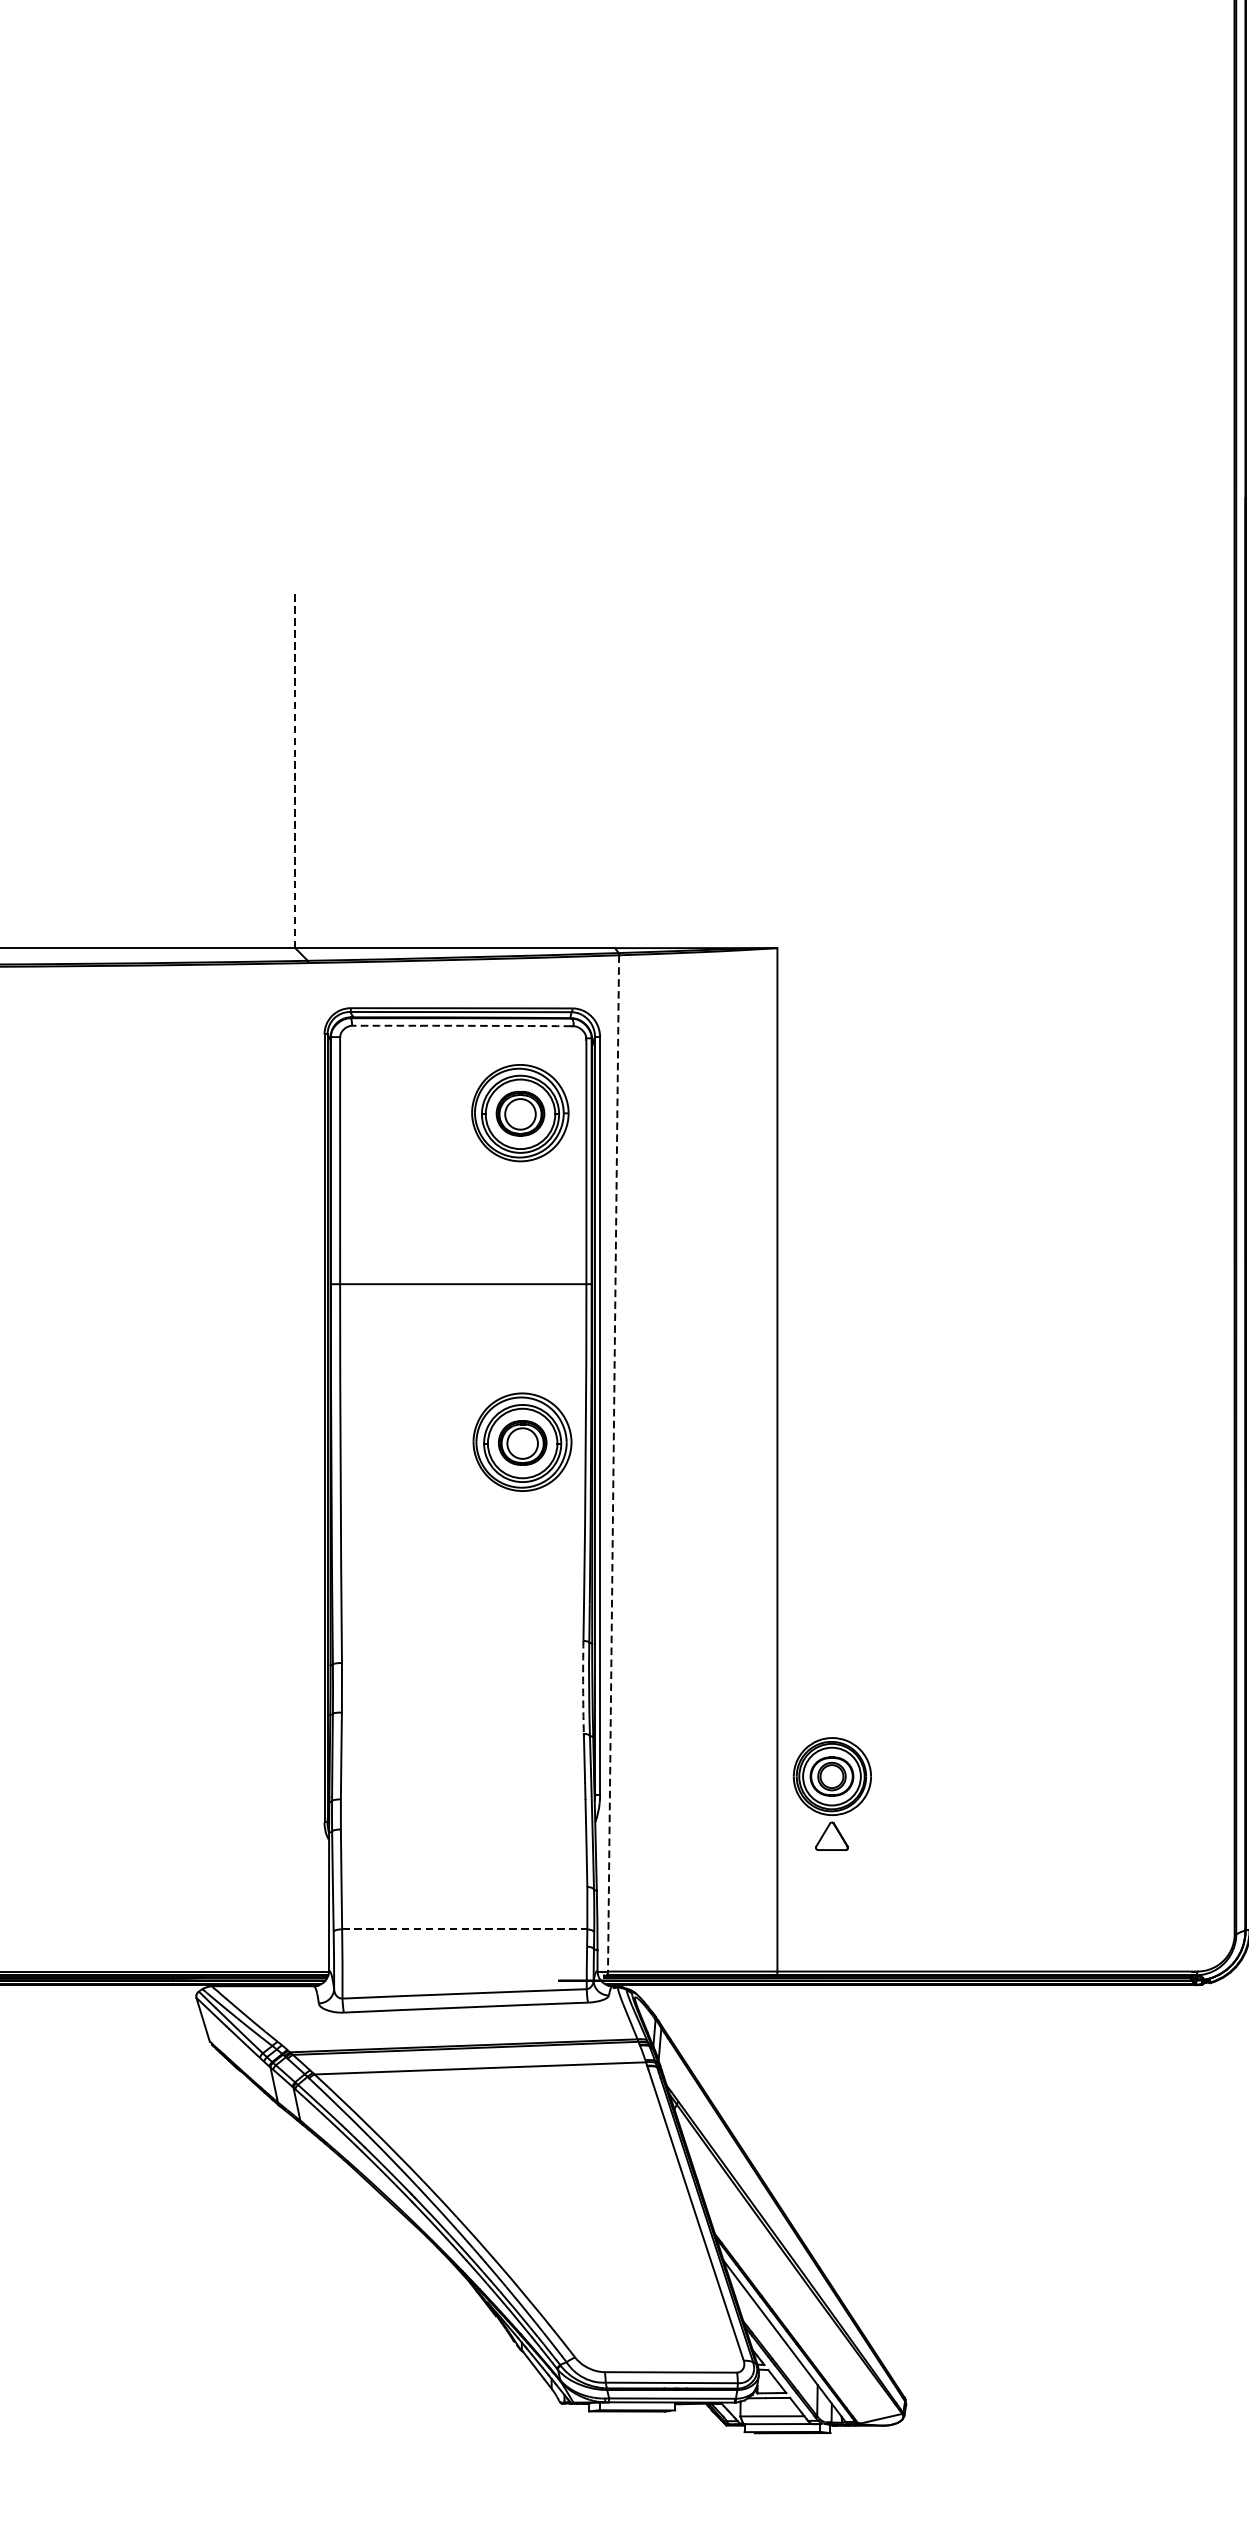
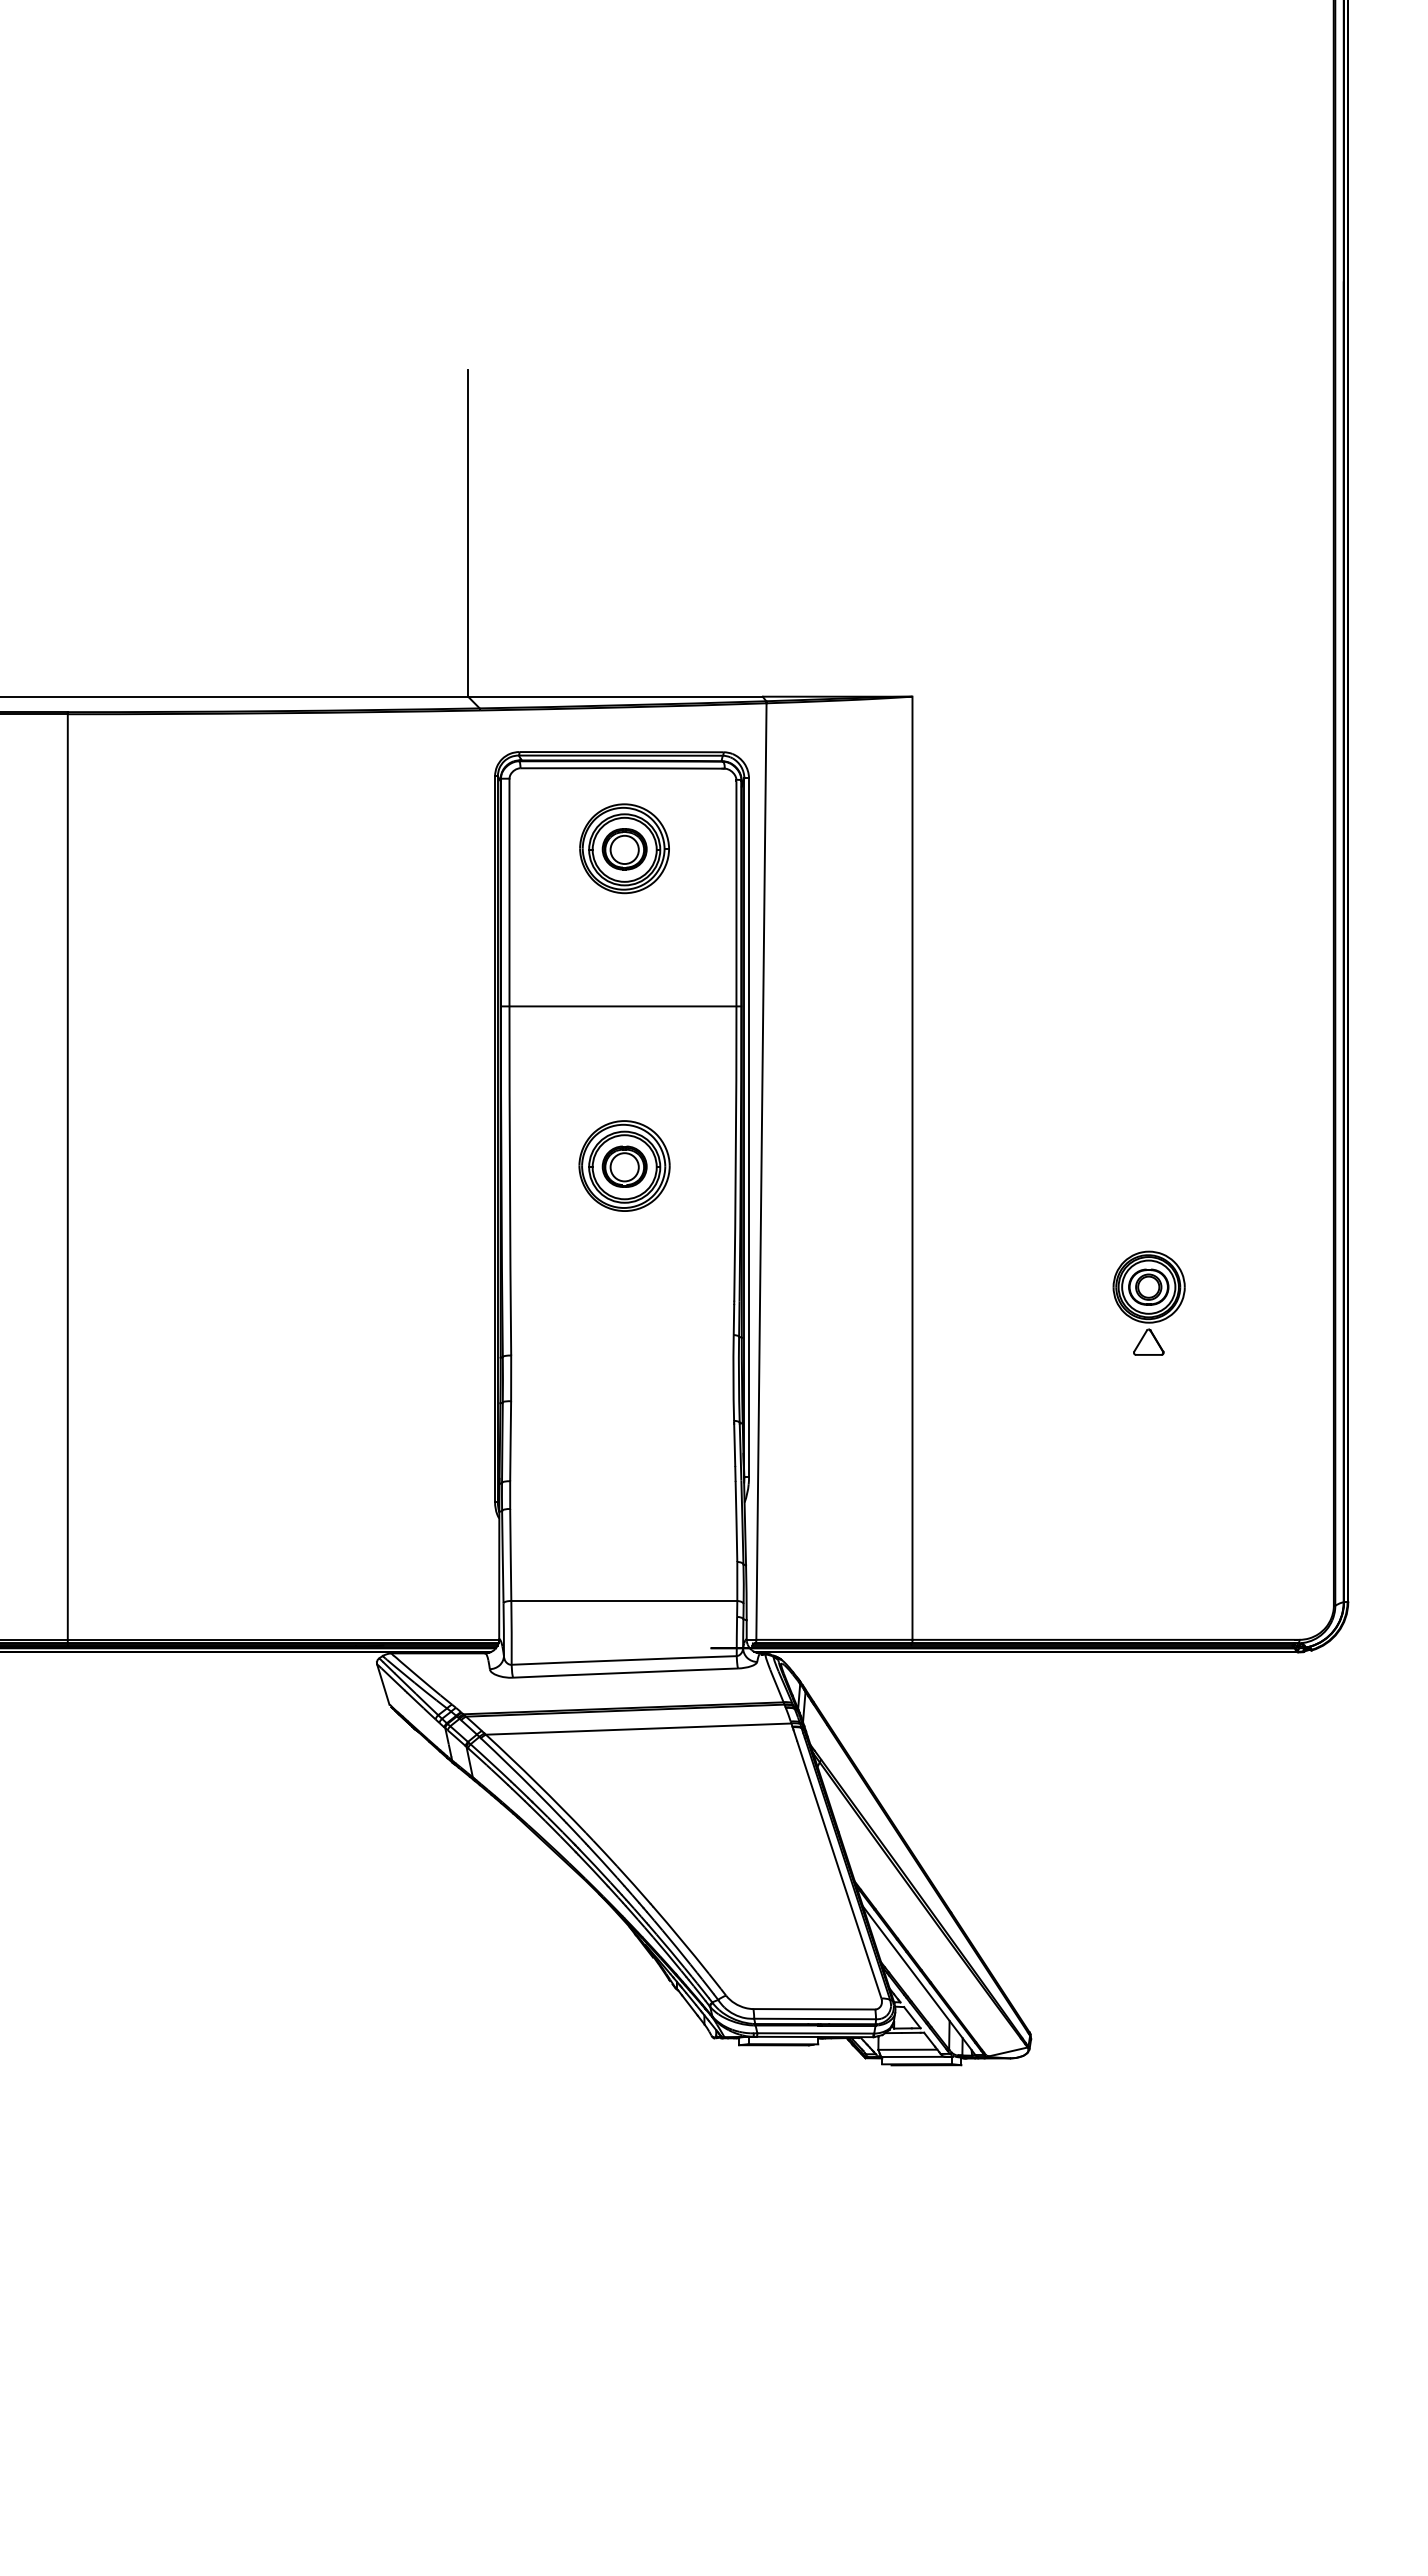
line: (295, 769) -> (468, 532), dashed -> solid
arc: (461, 1026) -> (621, 768), dashed -> solid
part: (520, 1112) -> (624, 848), moved
part: (522, 1441) -> (624, 1165), moved
line: (613, 1464) -> (761, 1172), dashed -> solid
arc: (583, 1686) -> (733, 1377), dashed -> solid
part: (831, 1793) -> (1148, 1302), moved
line: (464, 1928) -> (624, 1600), dashed -> solid

